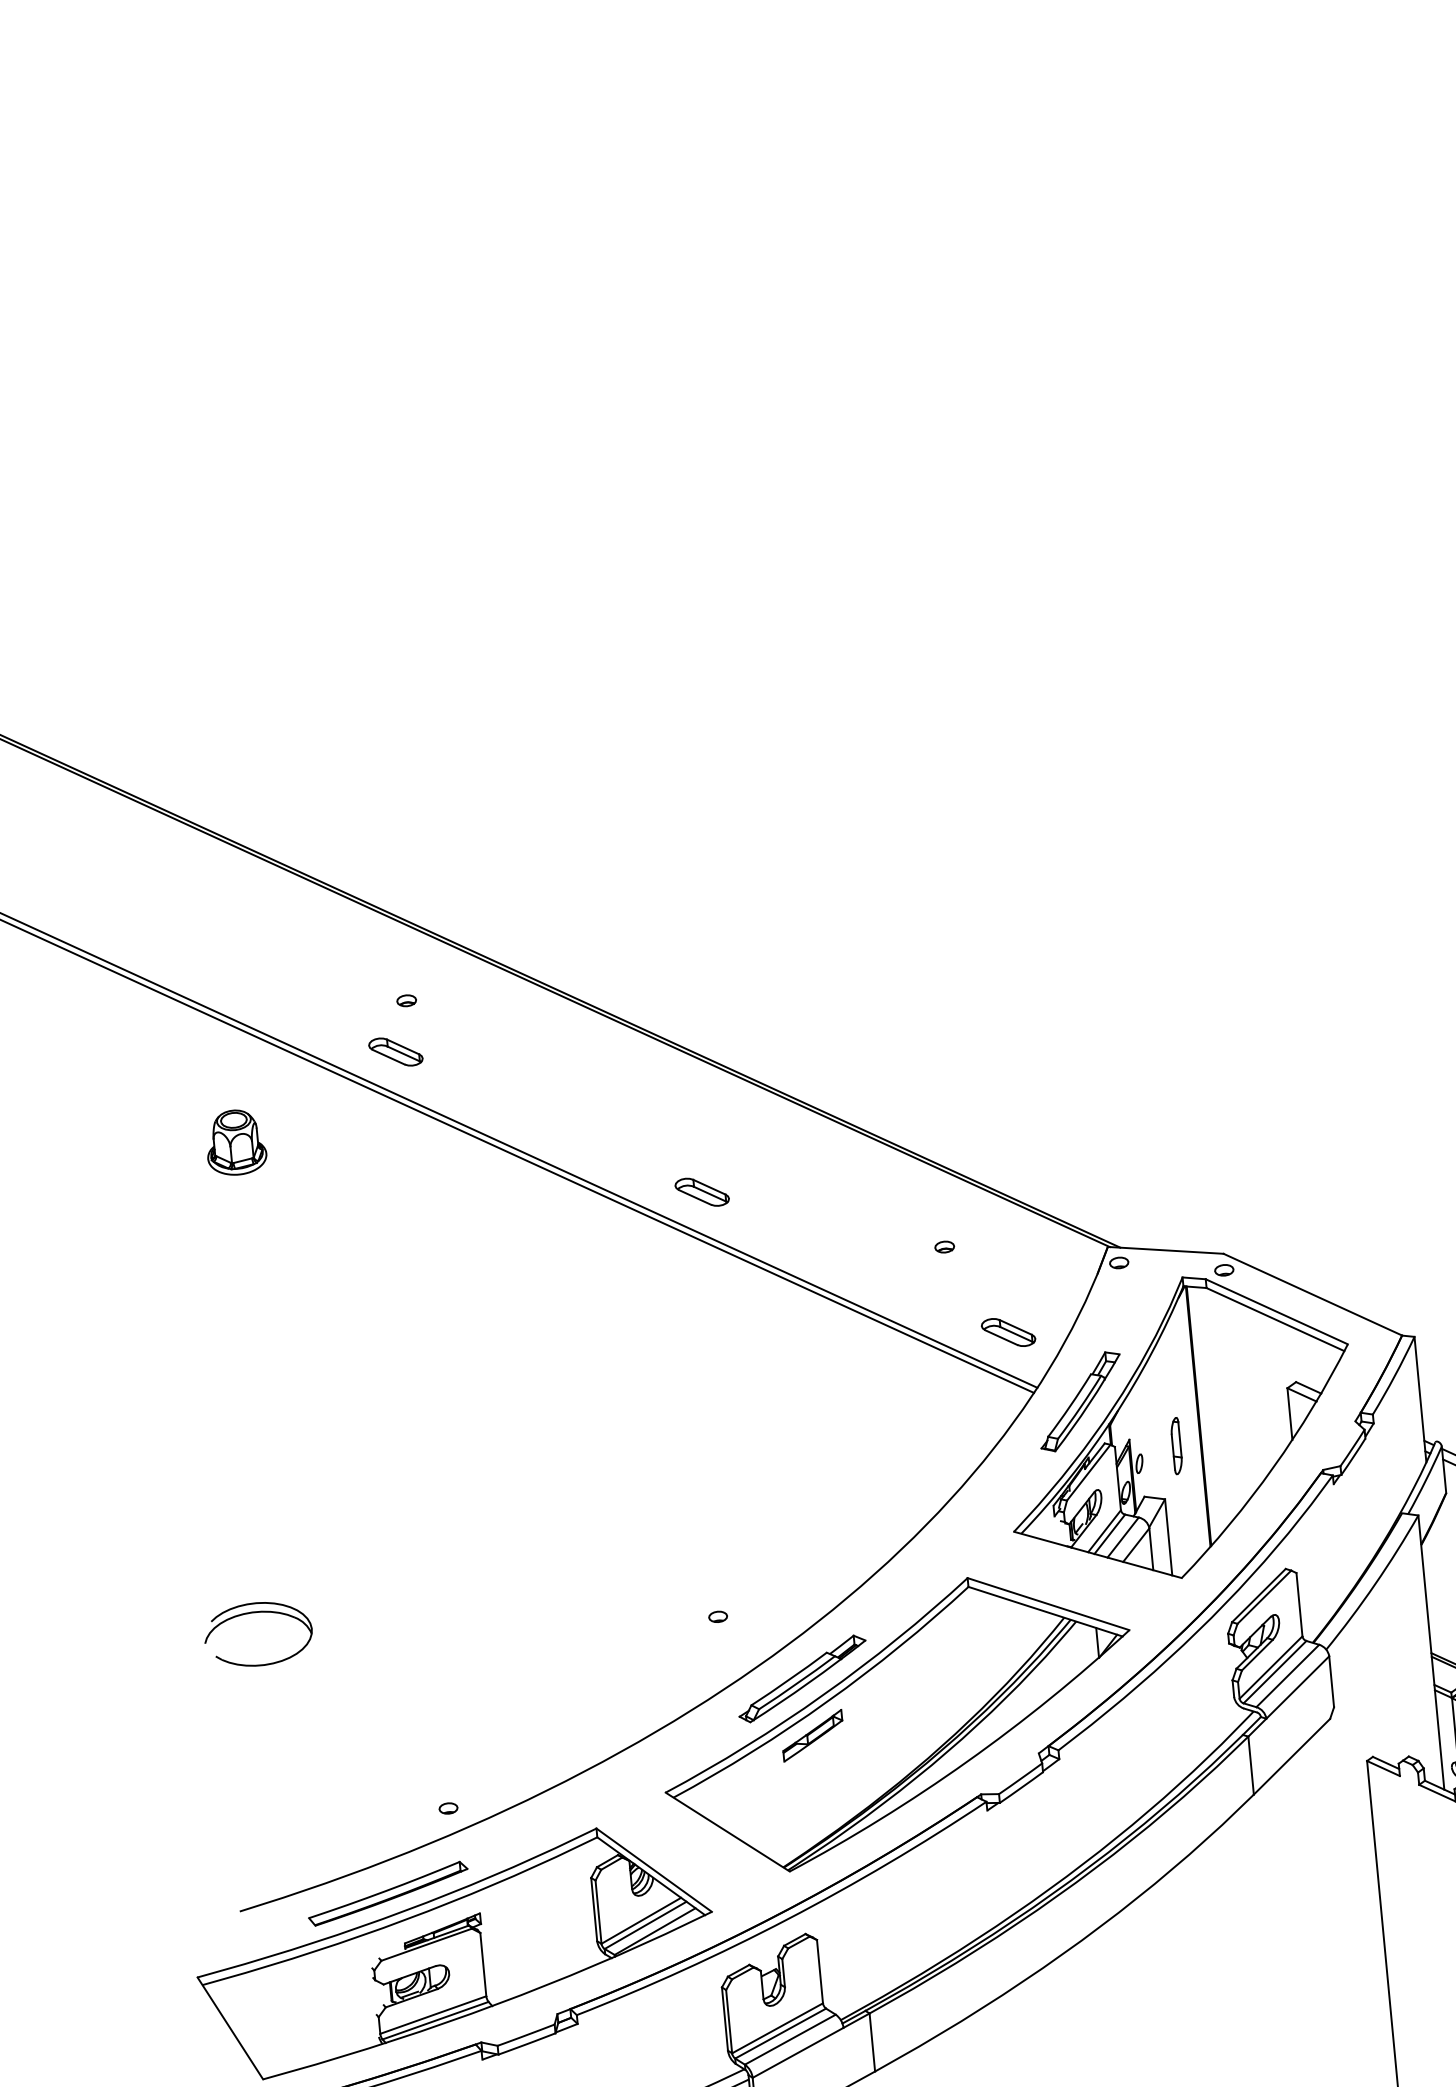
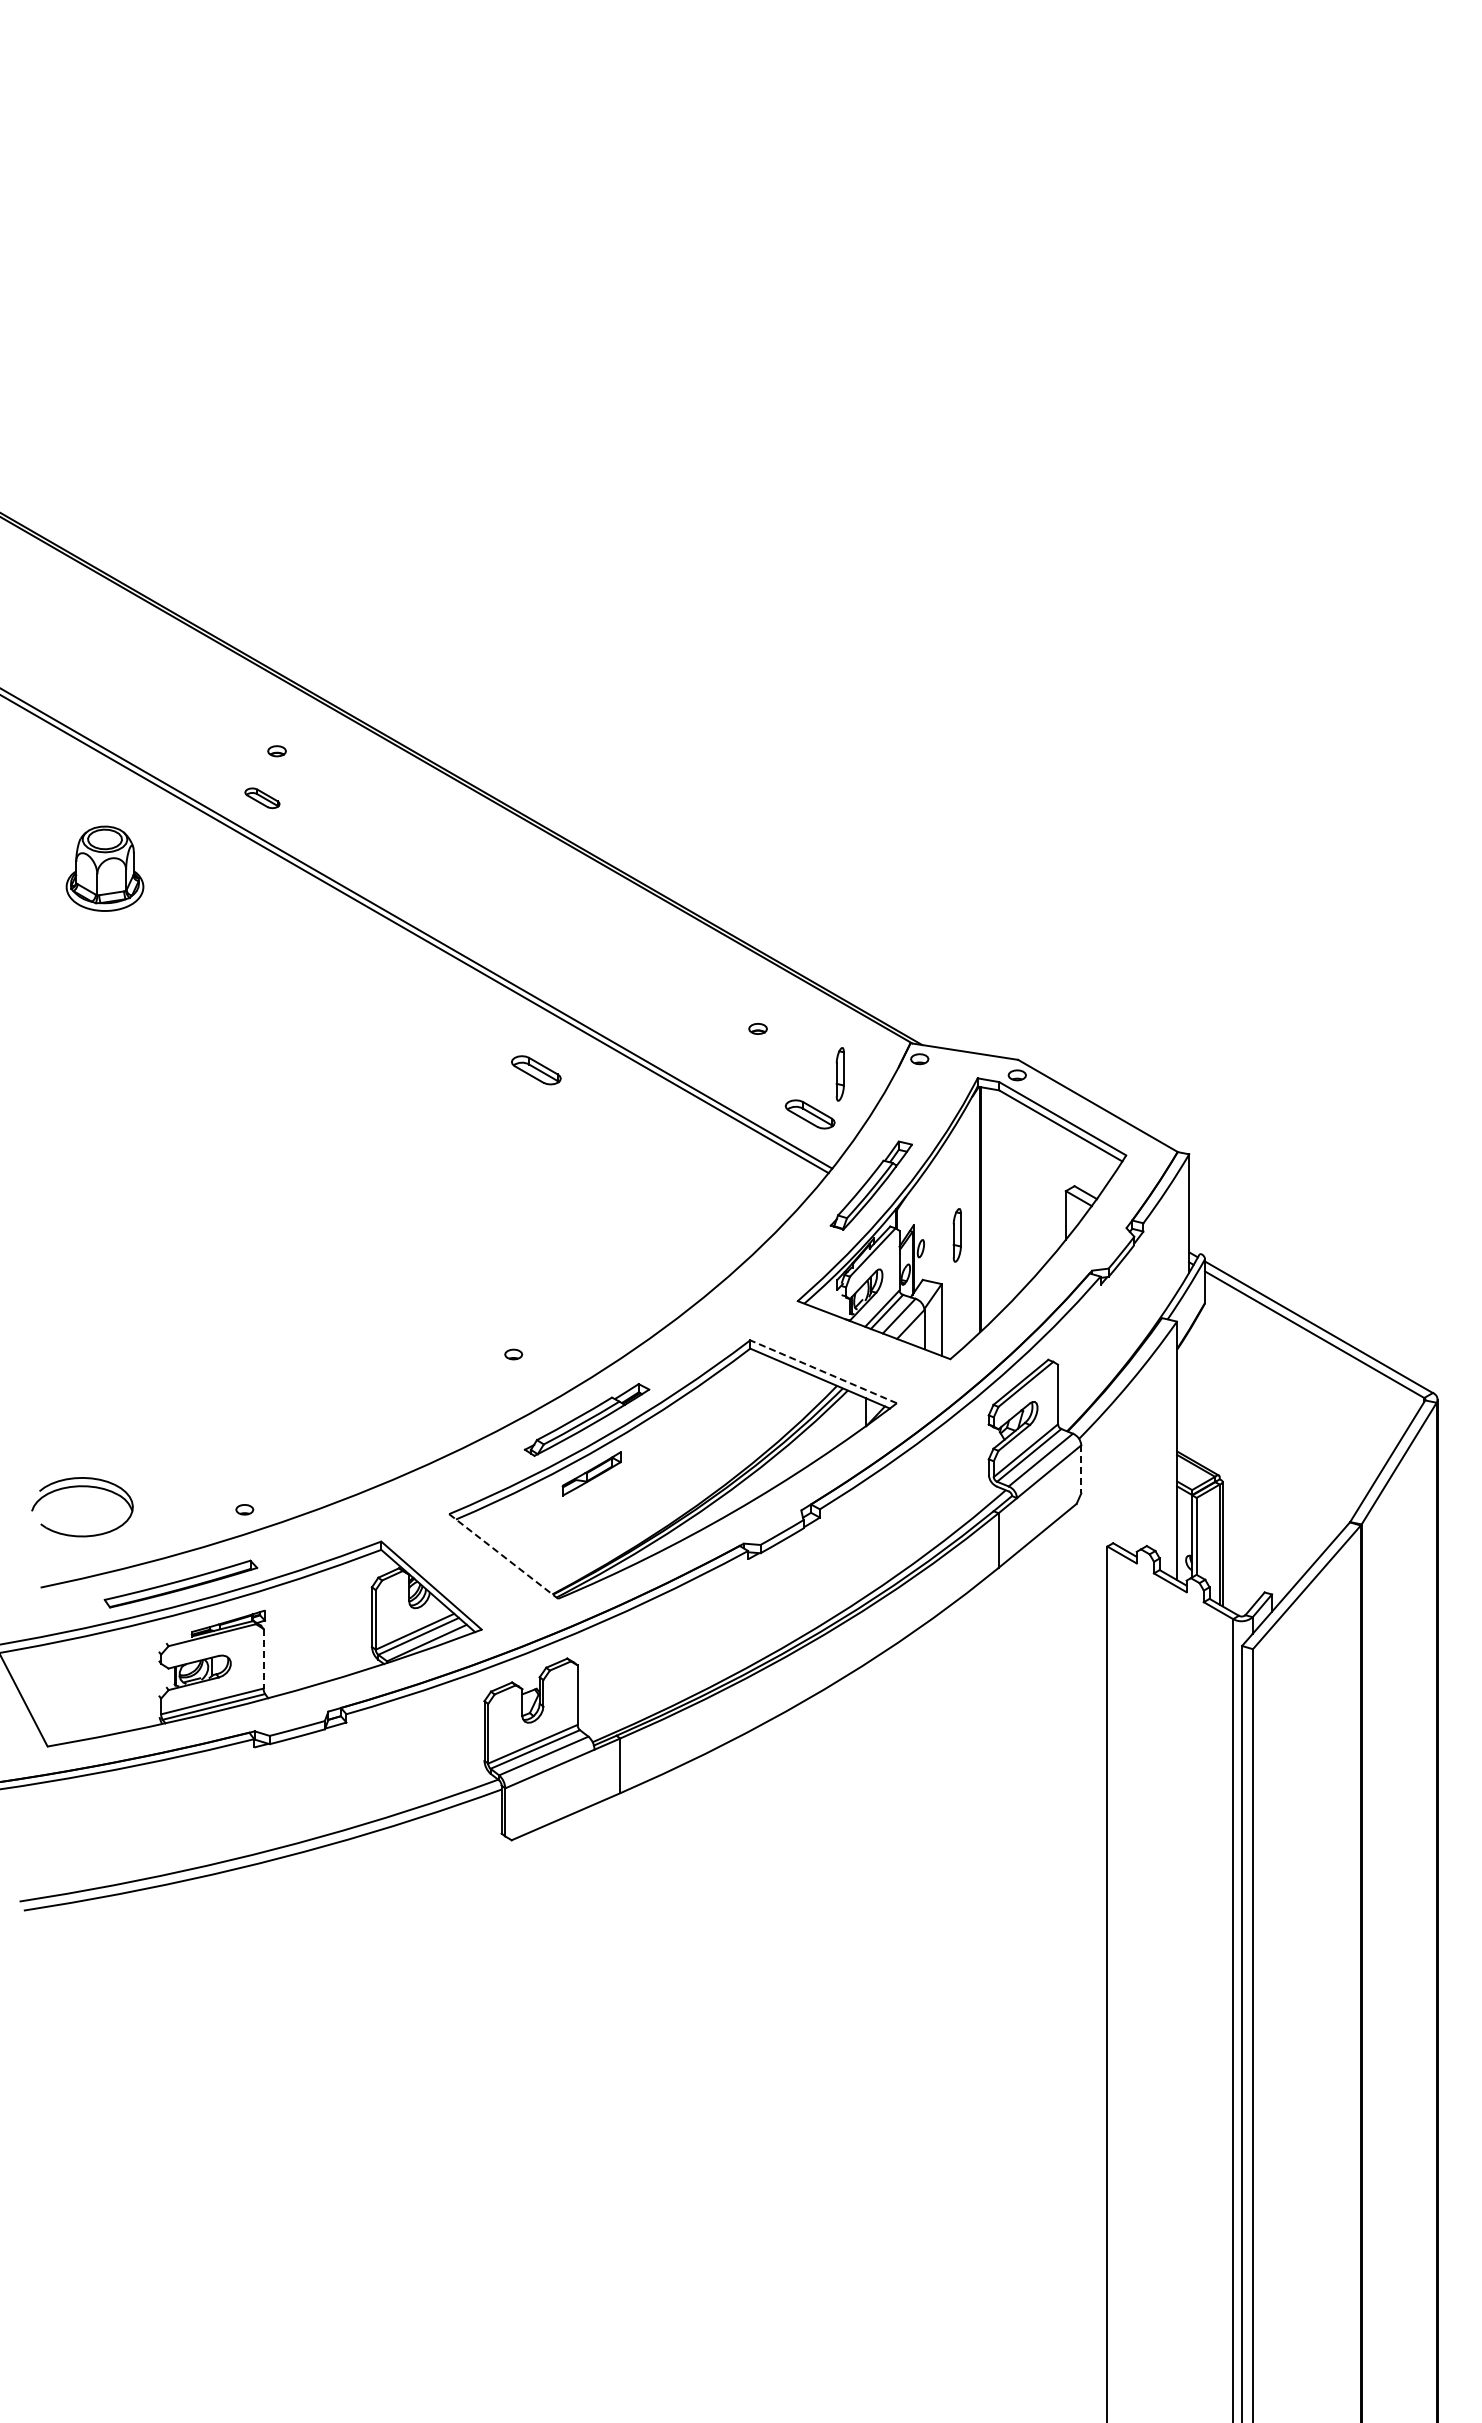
part: (395, 1052) -> (262, 798), size x0.7
part: (235, 1142) -> (104, 868), size x1.4
part: (702, 1192) -> (536, 1070), moved
part: (1035, 1287) -> (839, 1074), added
line: (1048, 1603) -> (823, 1371), solid -> dashed
part: (256, 1613) -> (82, 1487), moved
line: (1331, 1681) -> (1081, 1469), solid -> dashed
line: (727, 1832) -> (503, 1556), solid -> dashed
line: (483, 1964) -> (263, 1658), solid -> dashed

